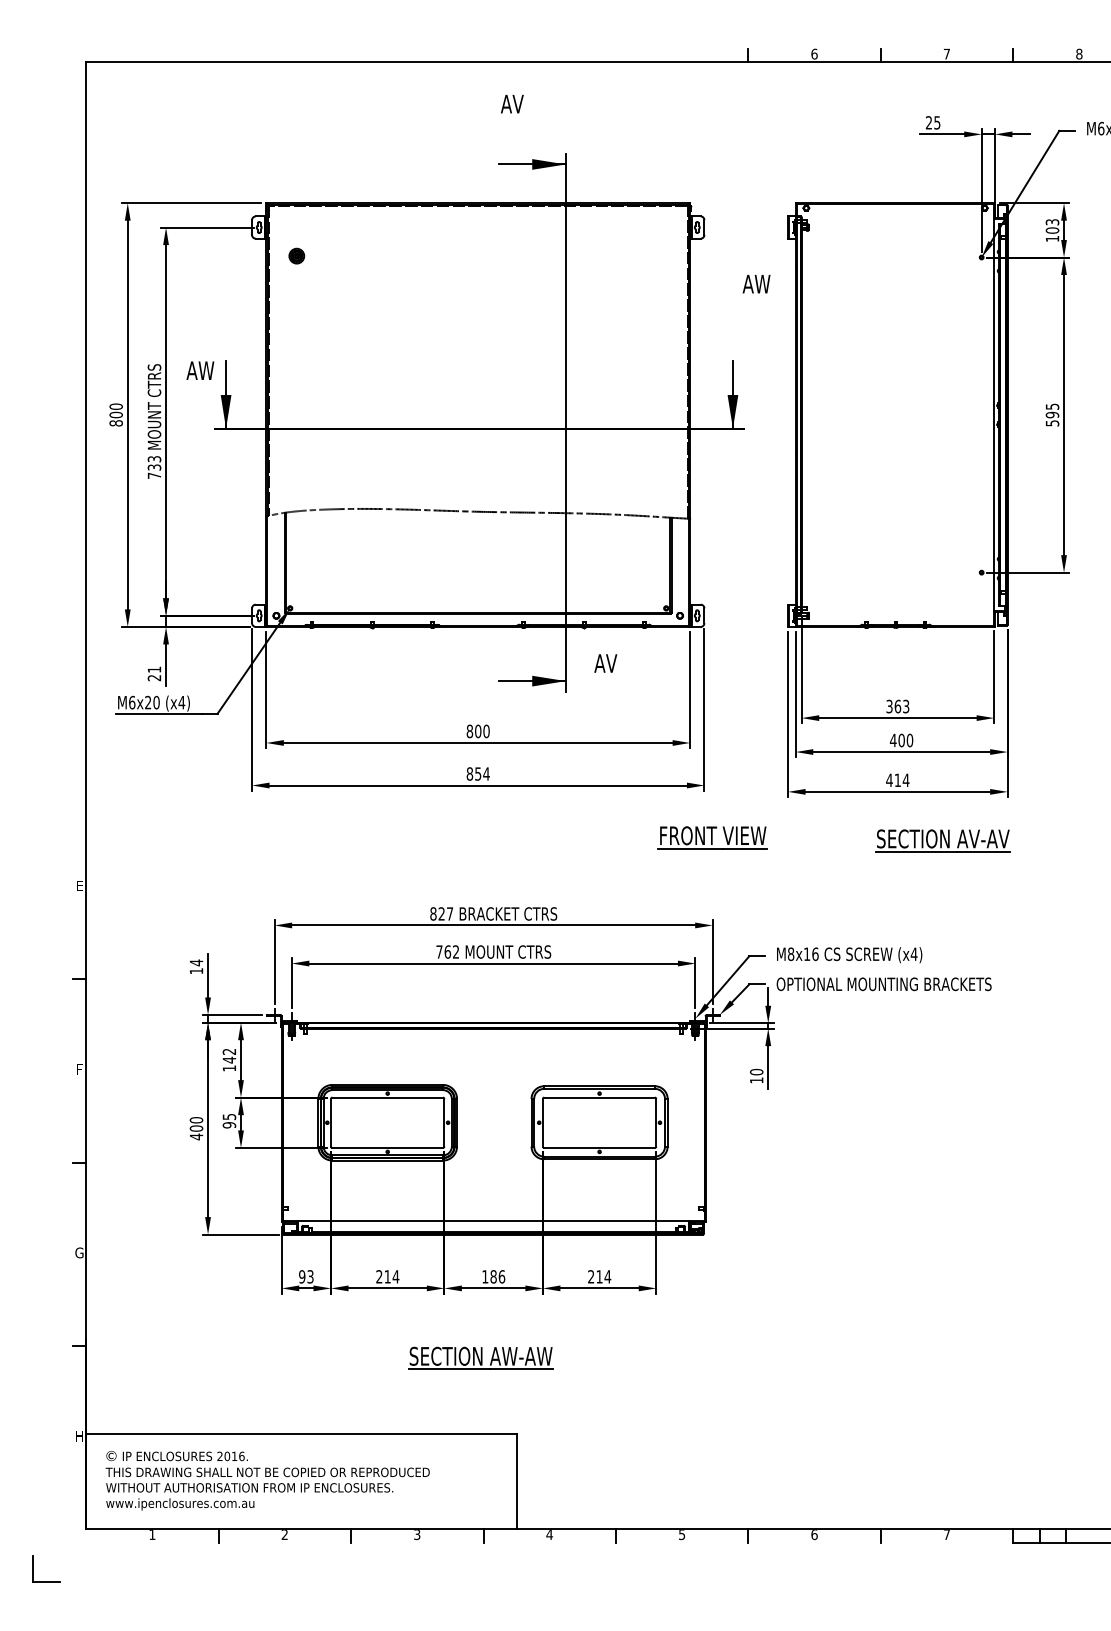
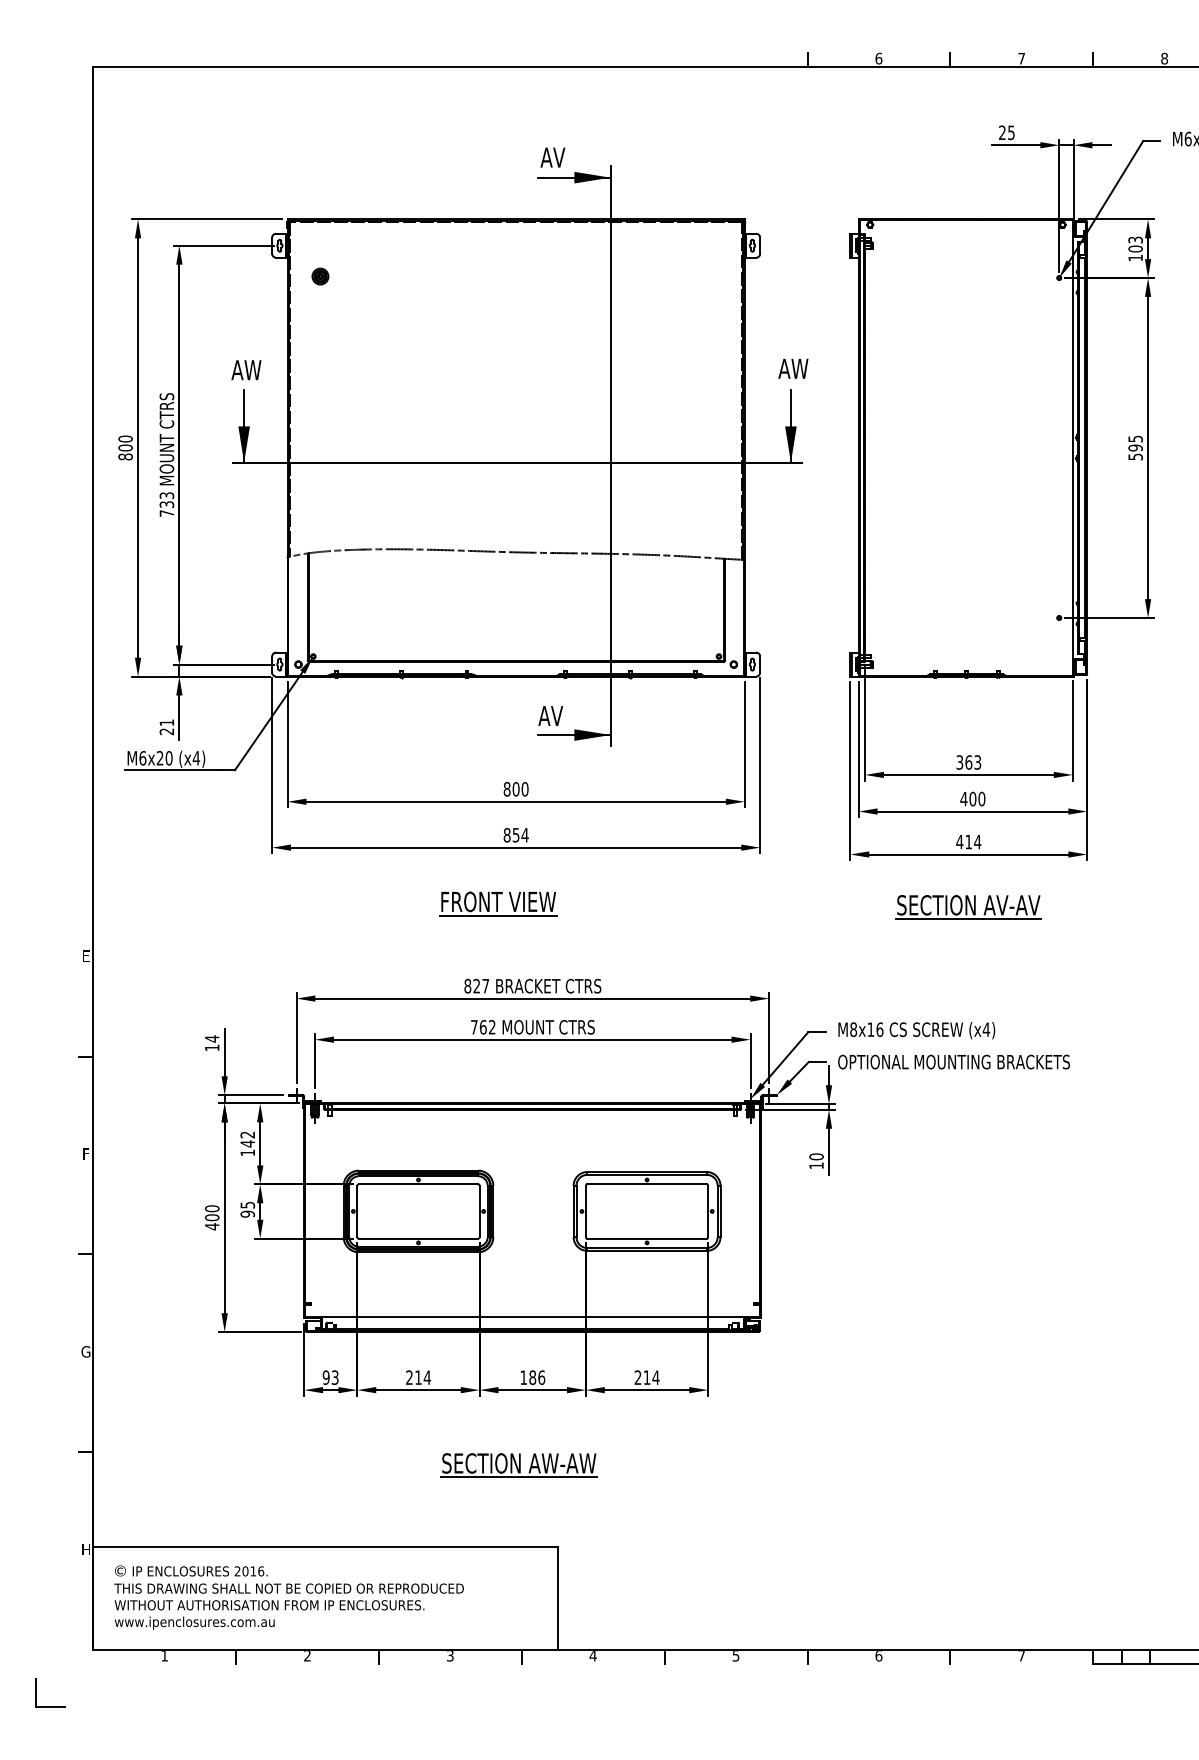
text: (511, 104) -> (552, 157), moved
text: (756, 283) -> (793, 368), moved
text: (200, 371) -> (246, 370), moved
text: (605, 663) -> (550, 715), moved
part: (713, 837) -> (498, 903), moved
part: (942, 840) -> (968, 907), moved

